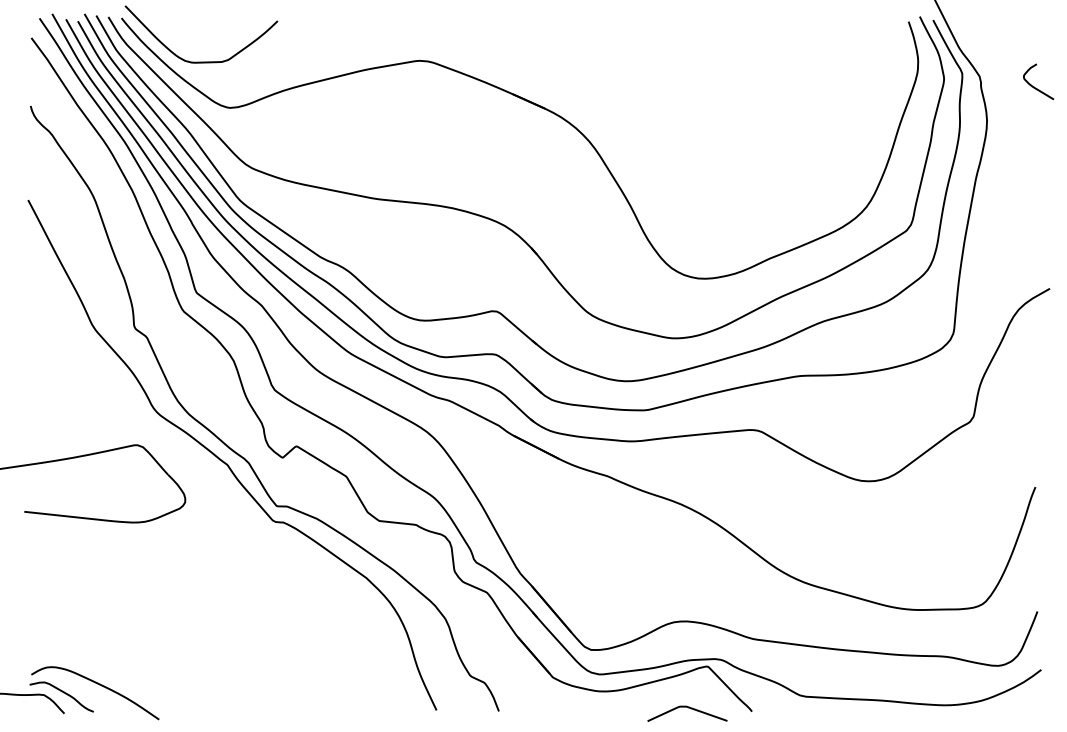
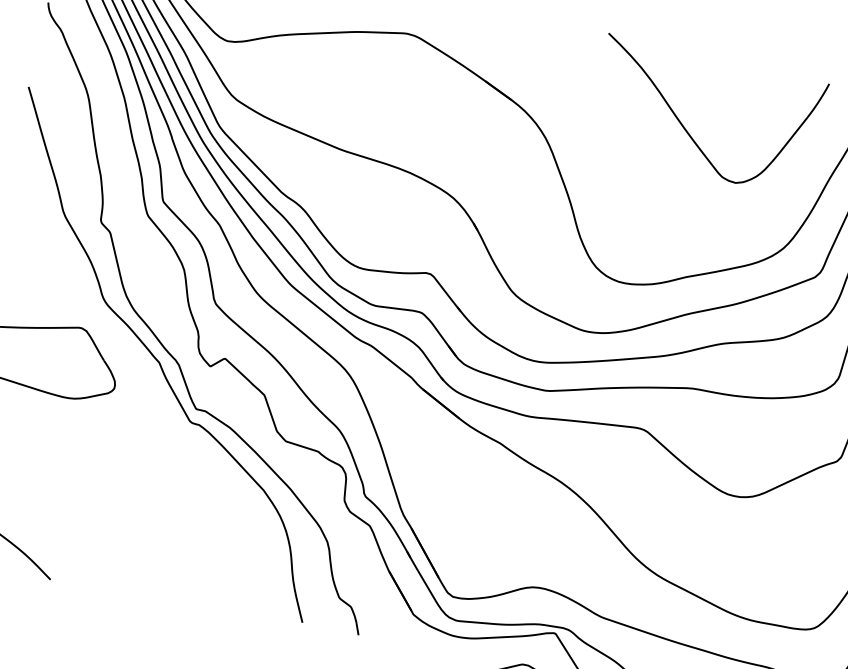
curve: (737, 101) -> (686, 129), added

